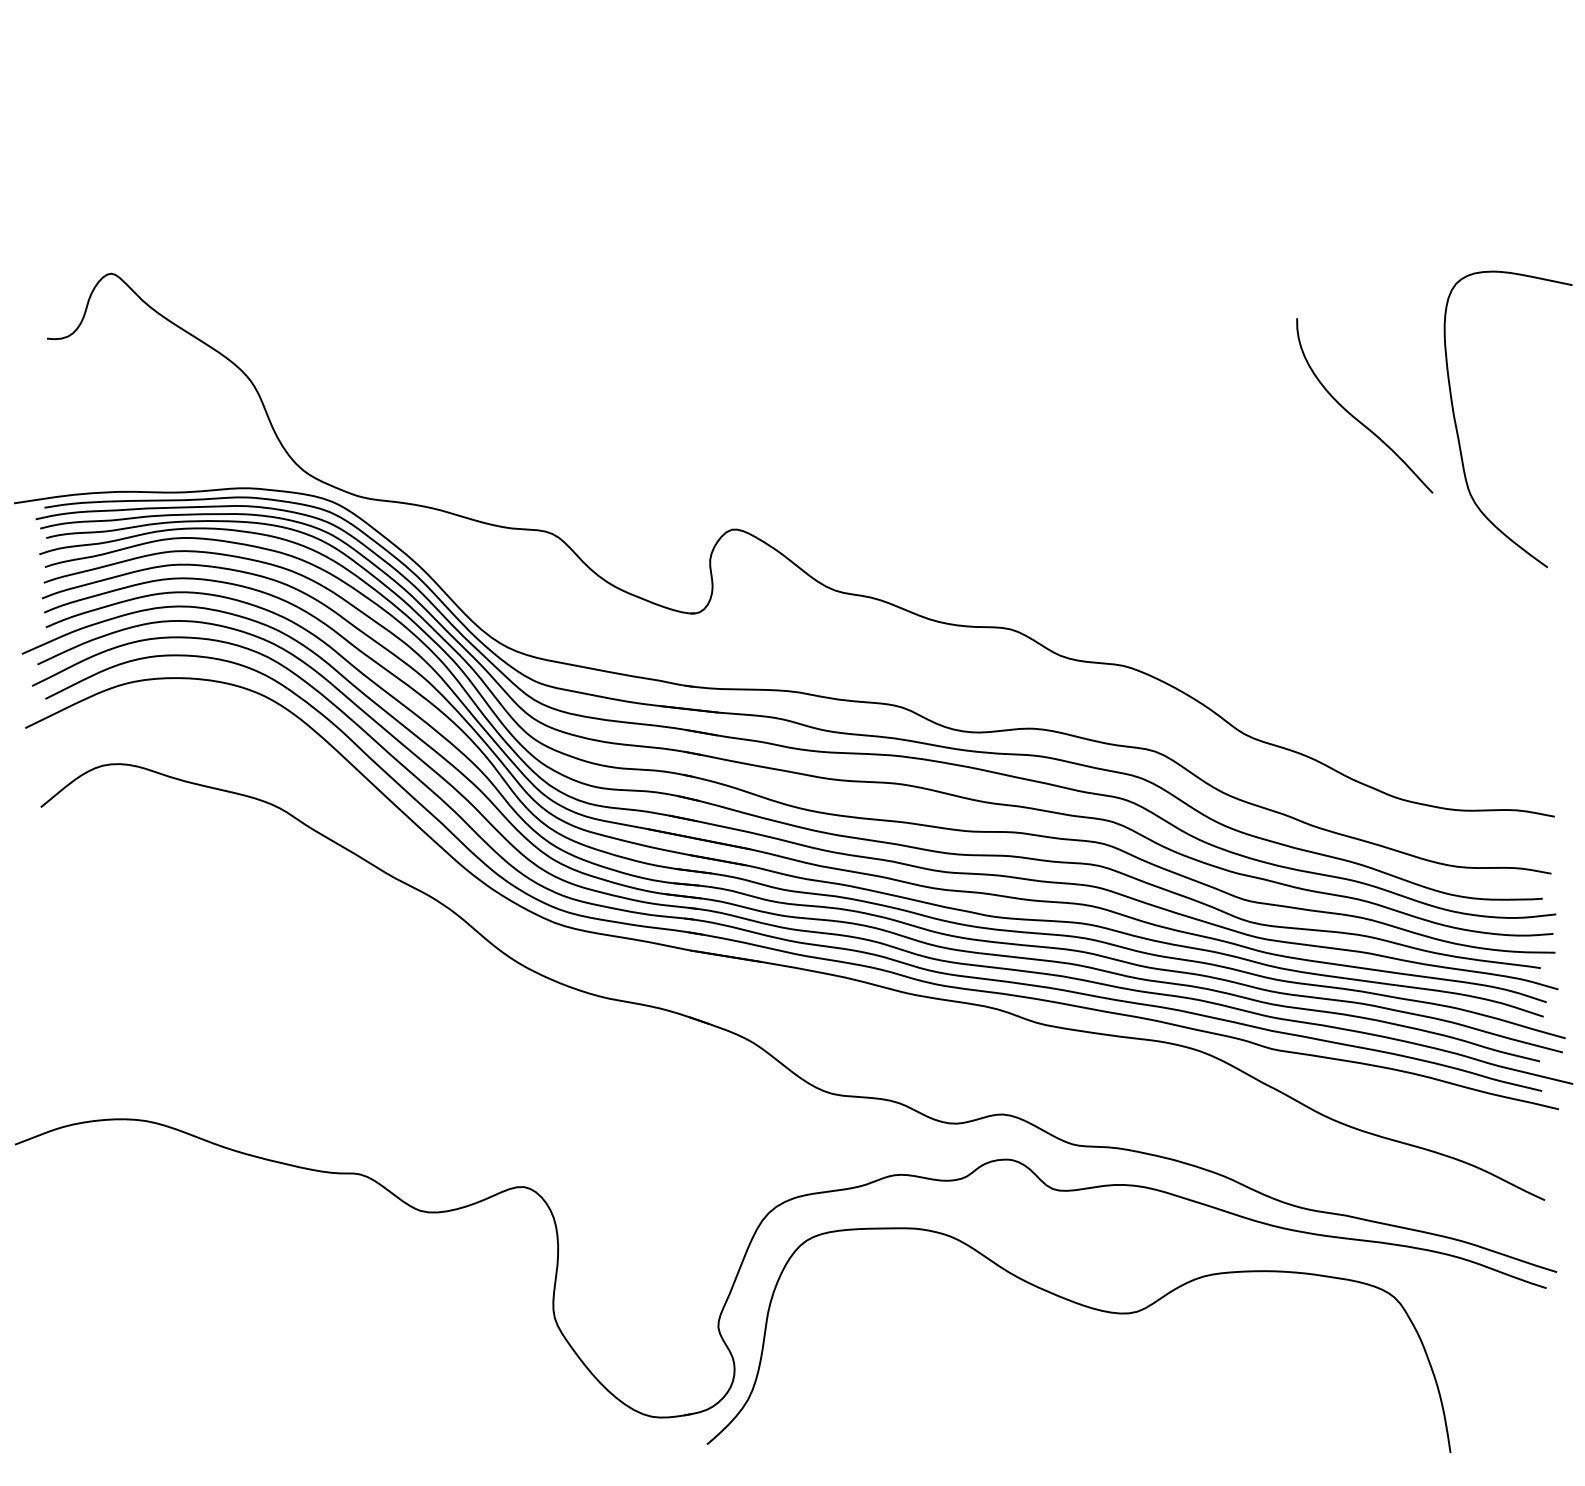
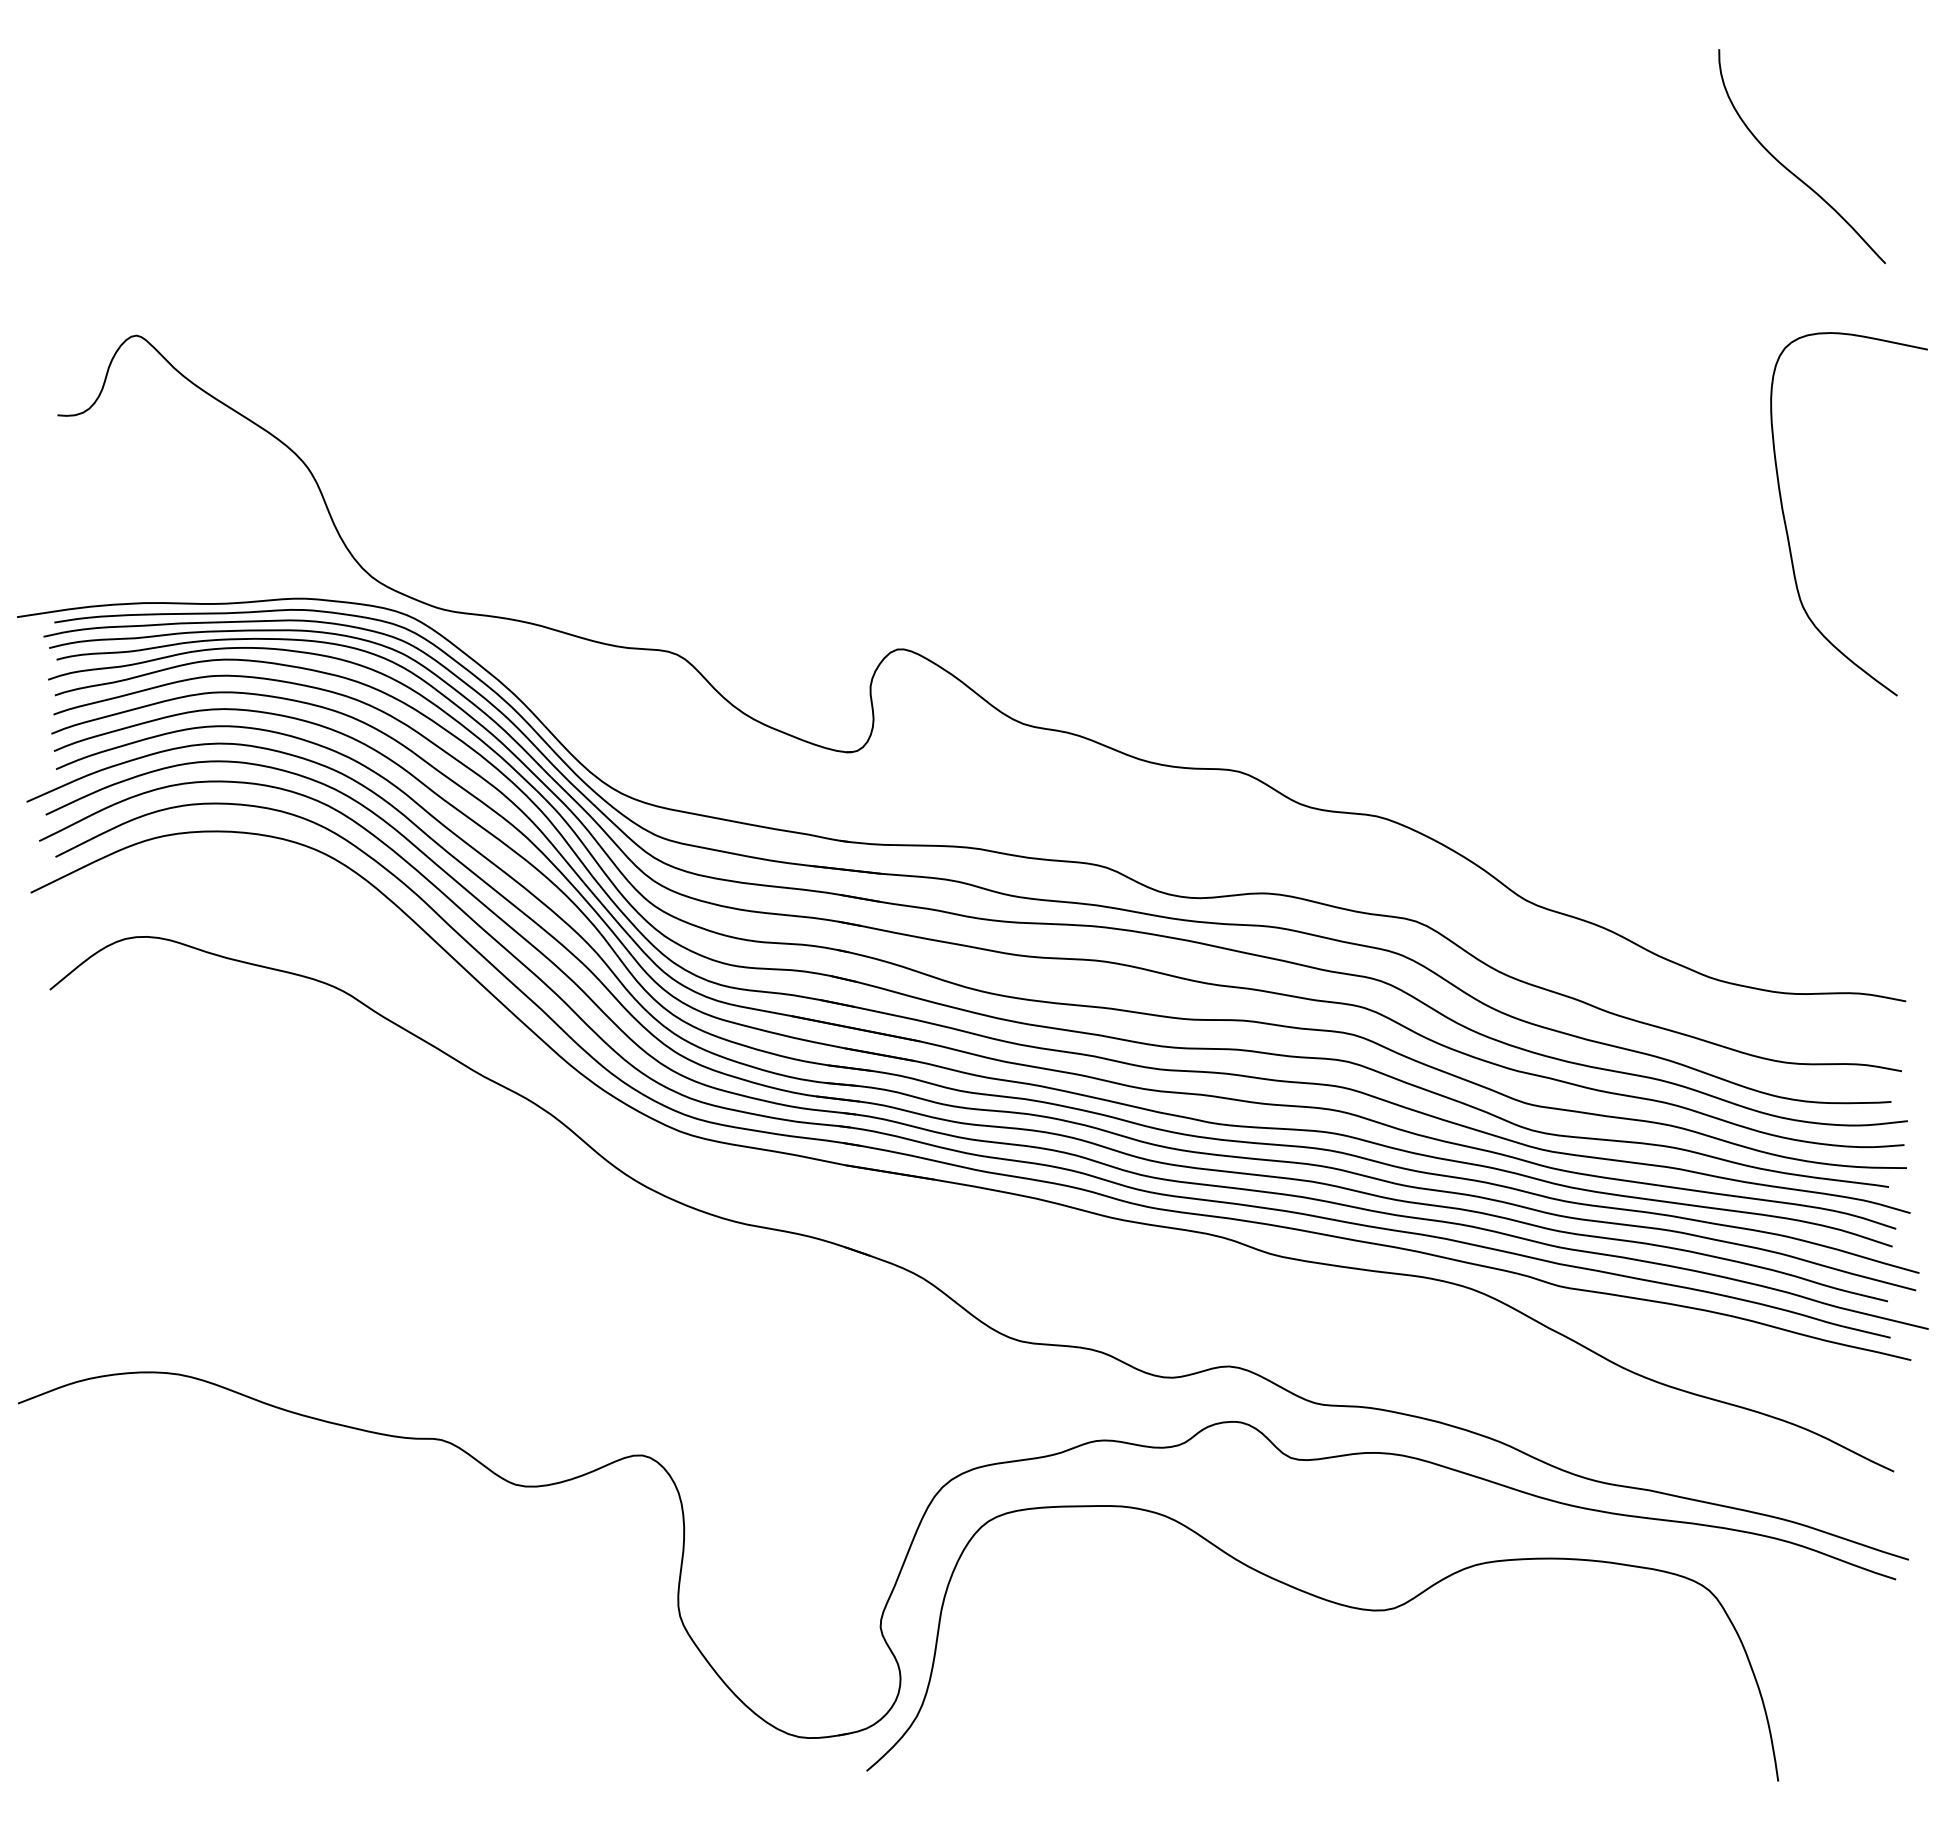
curve: (1354, 416) -> (1789, 169), moved

